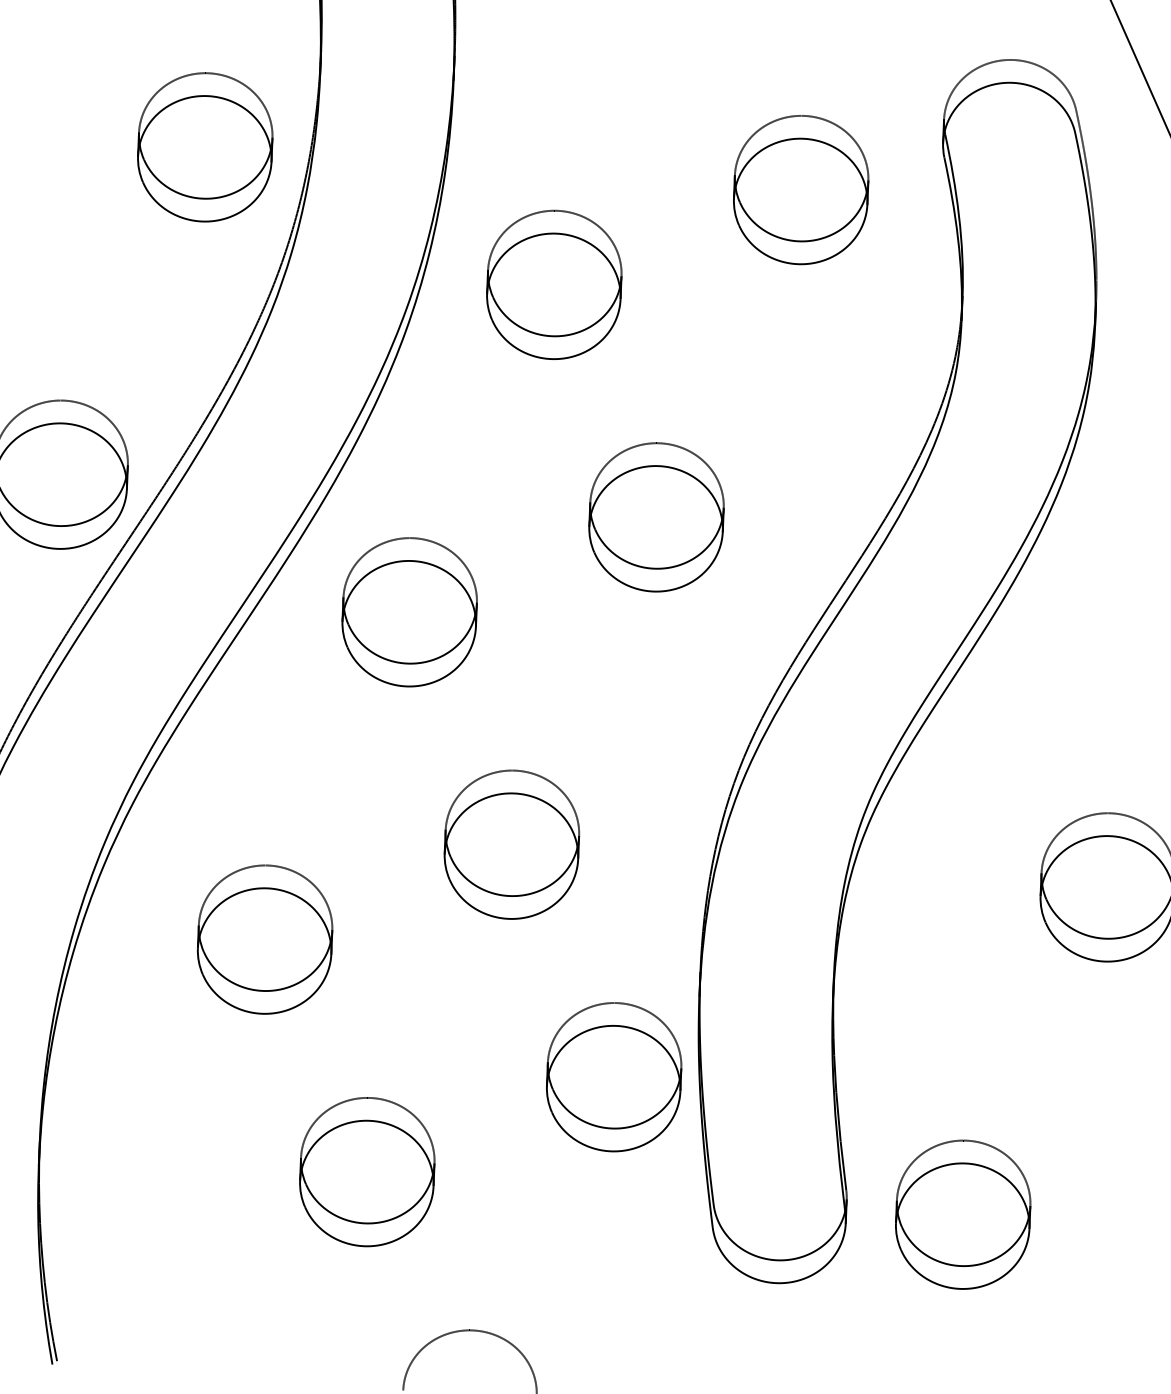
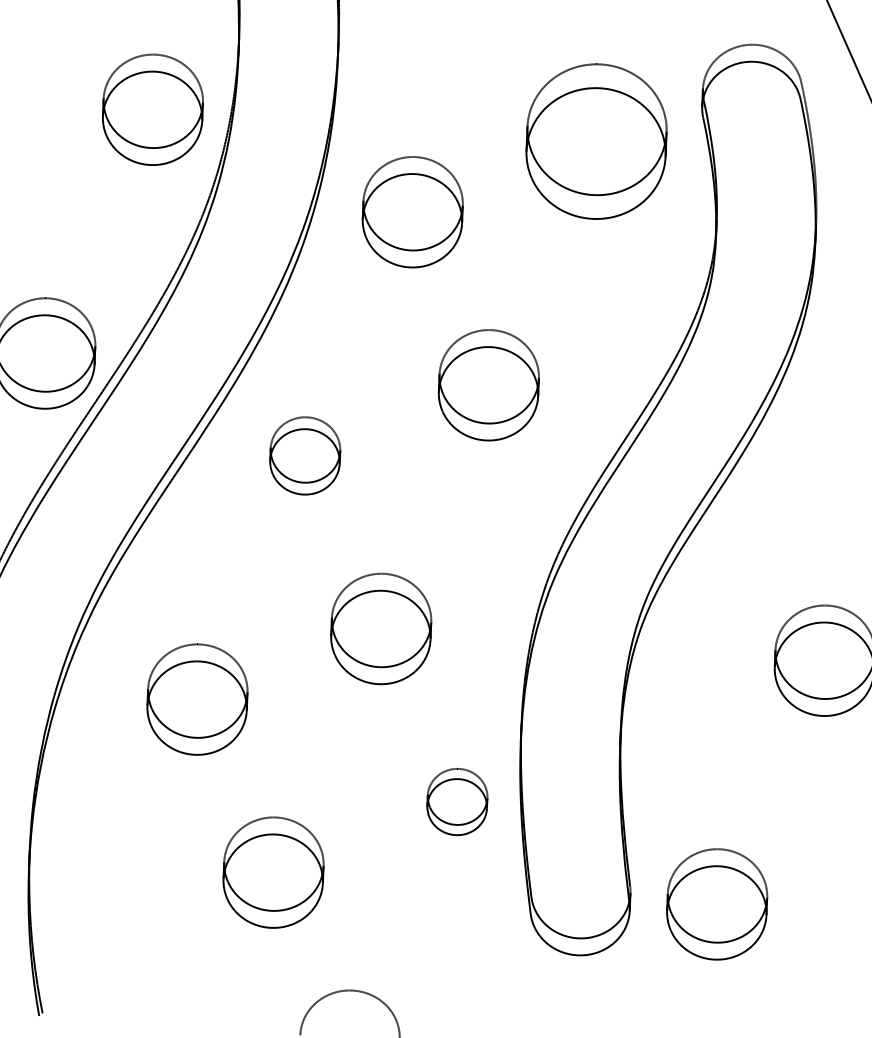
part: (801, 189) -> (596, 141), size x1.4
part: (410, 611) -> (305, 455), size x0.7
part: (614, 1076) -> (457, 801), size x0.6

